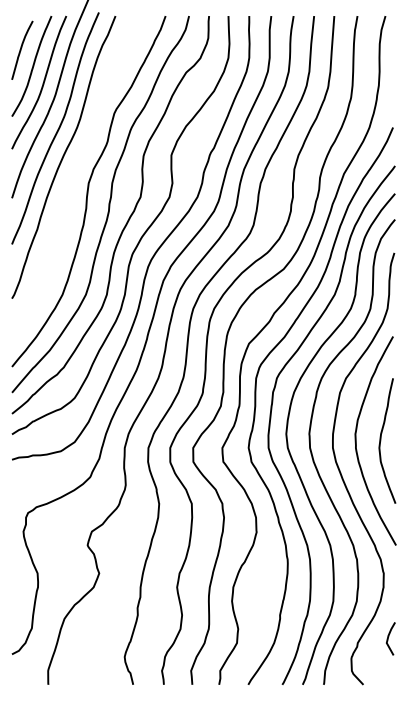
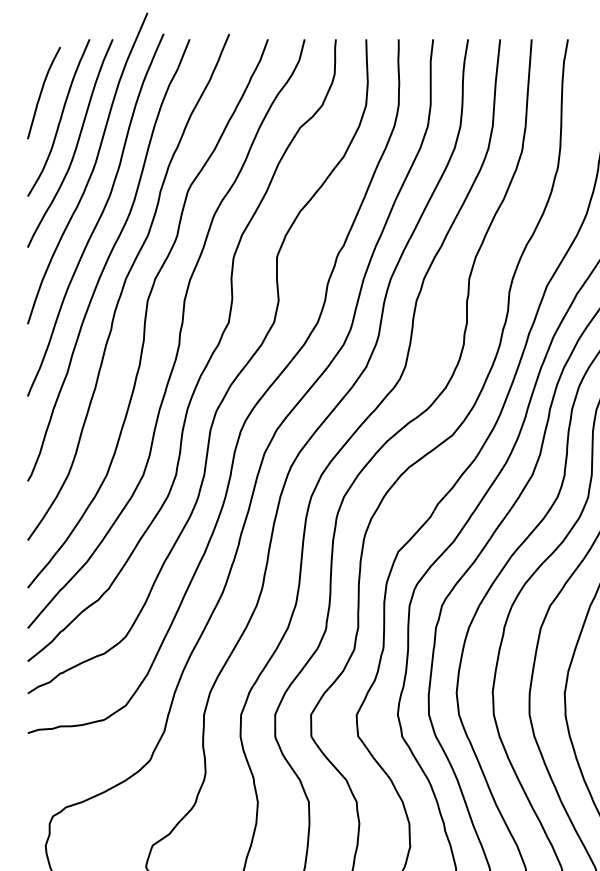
curve: (74, 174) -> (125, 287), added

